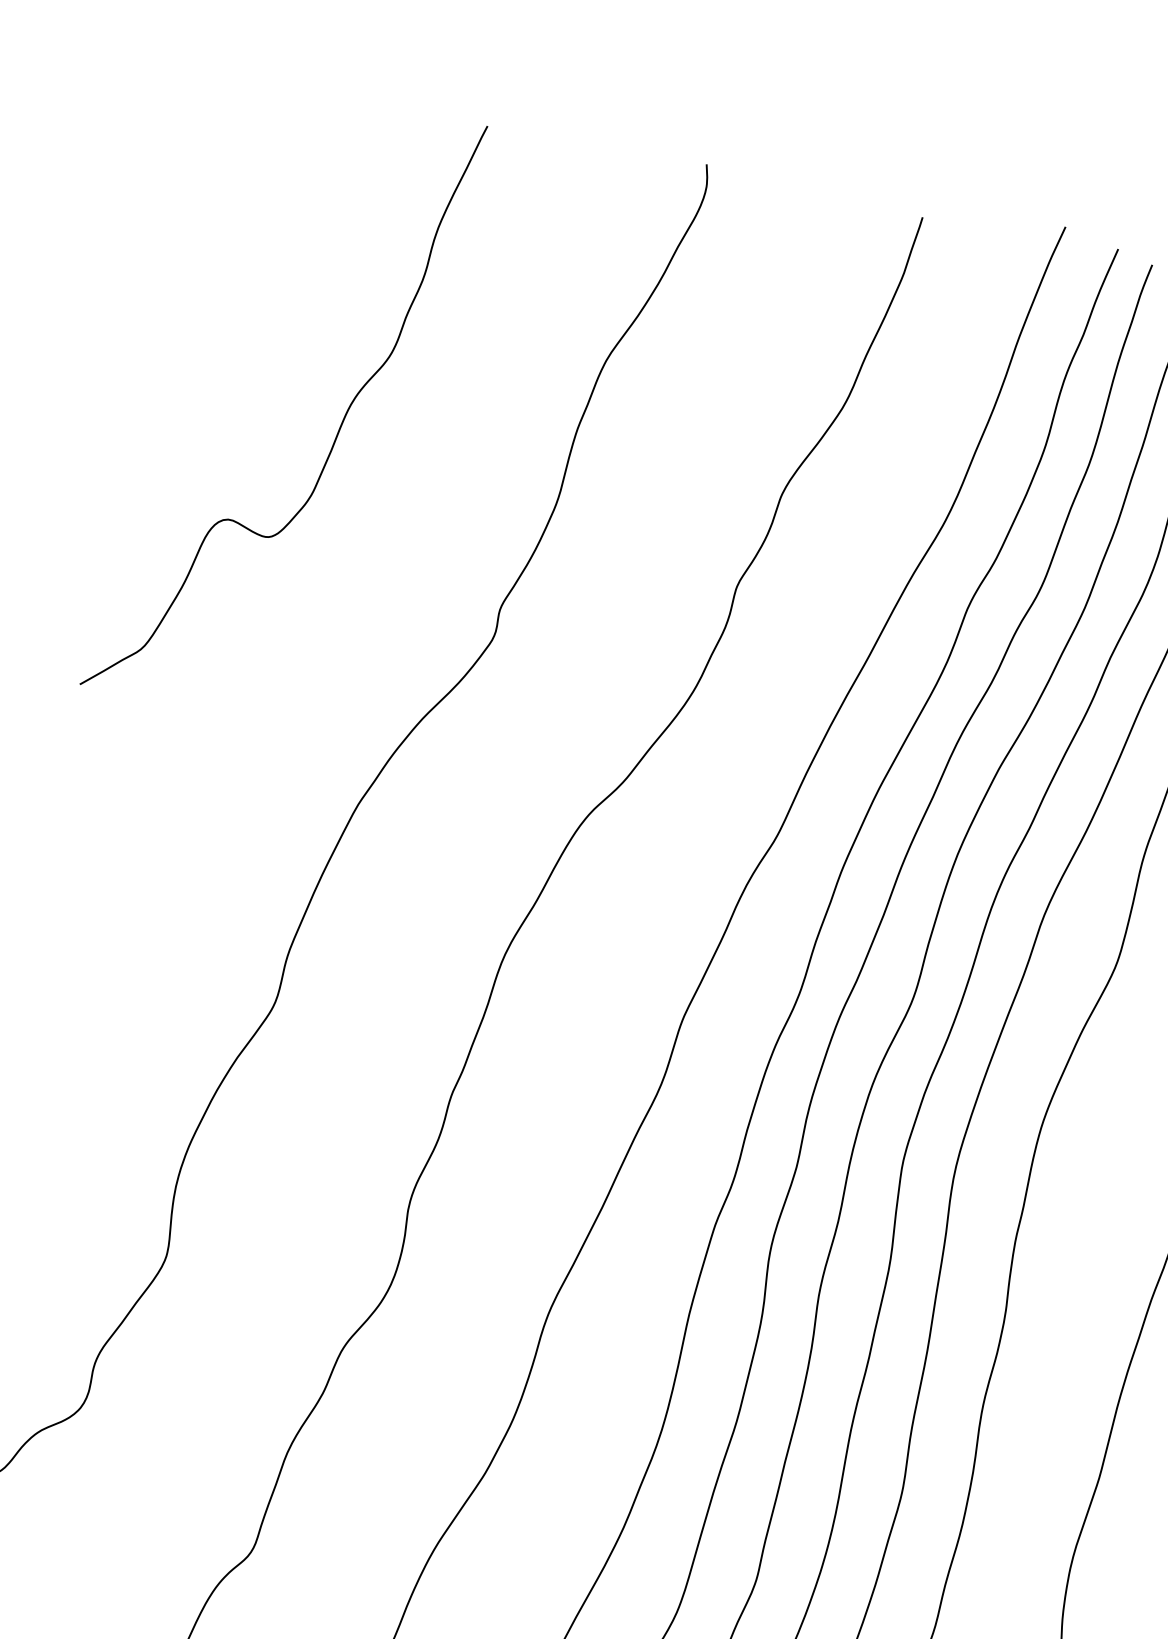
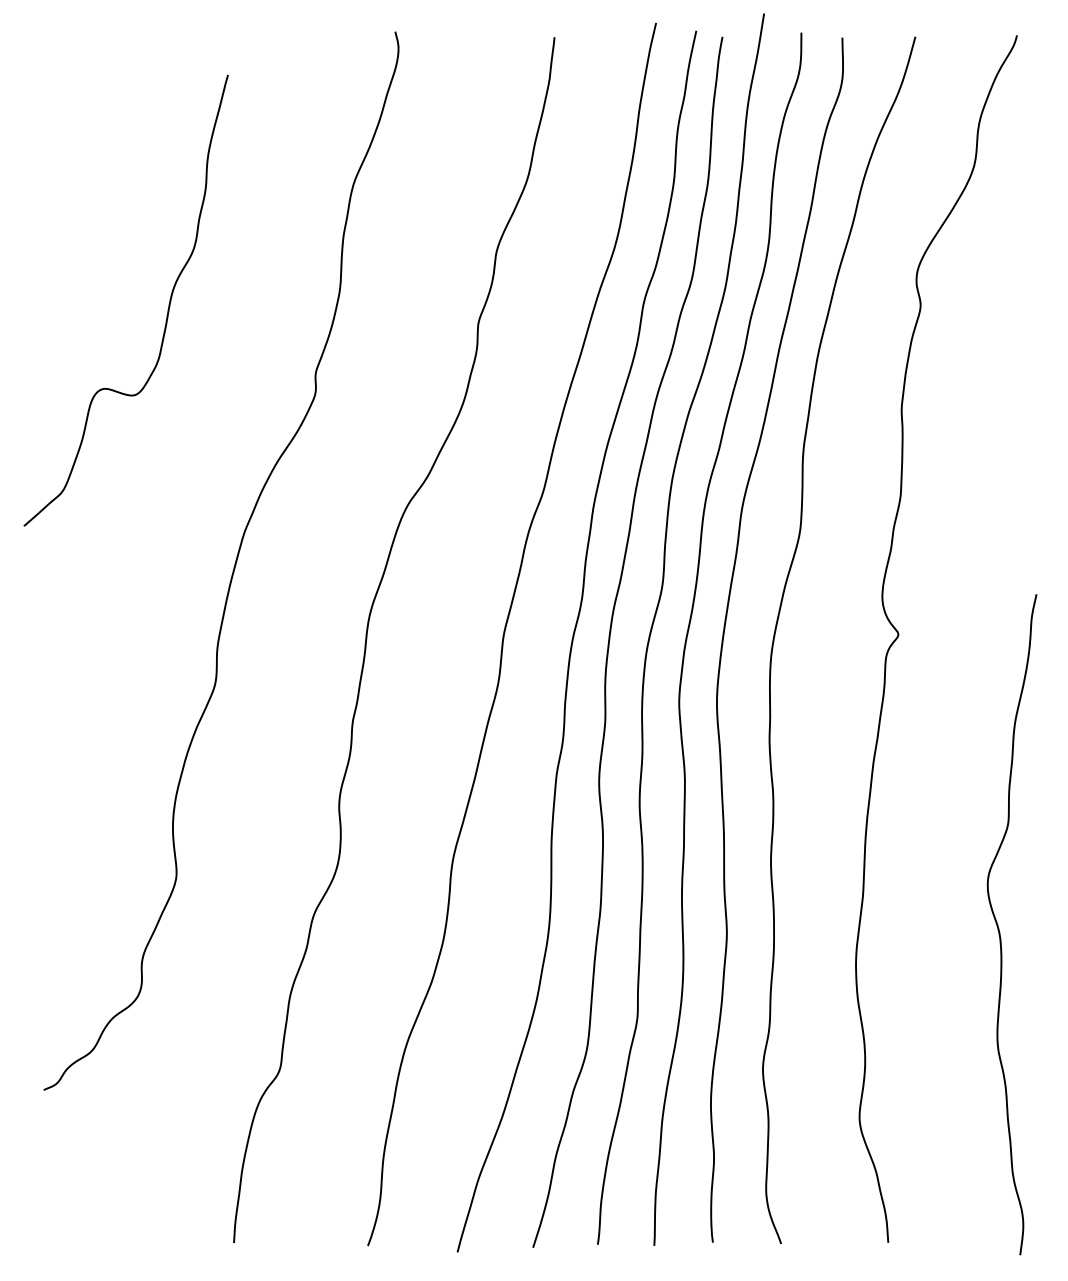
curve: (337, 429) -> (167, 309), moved

